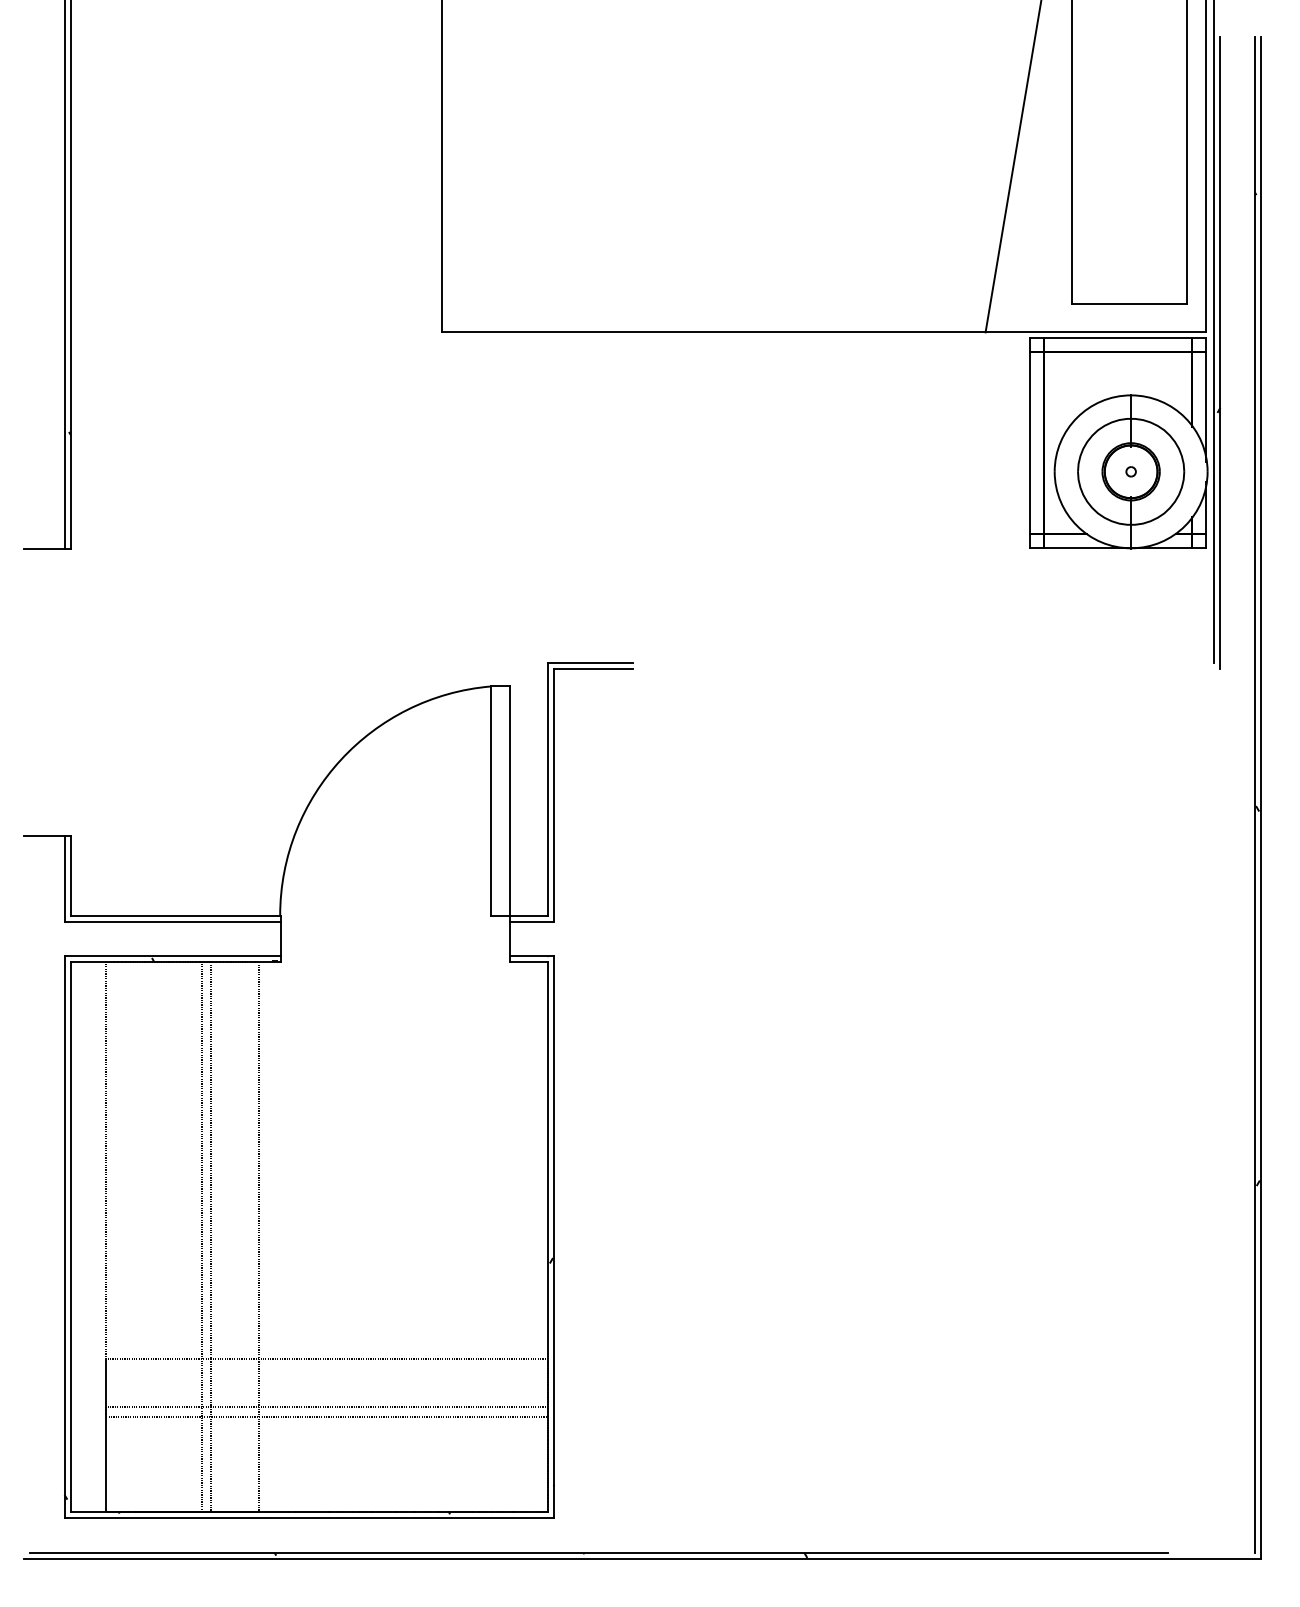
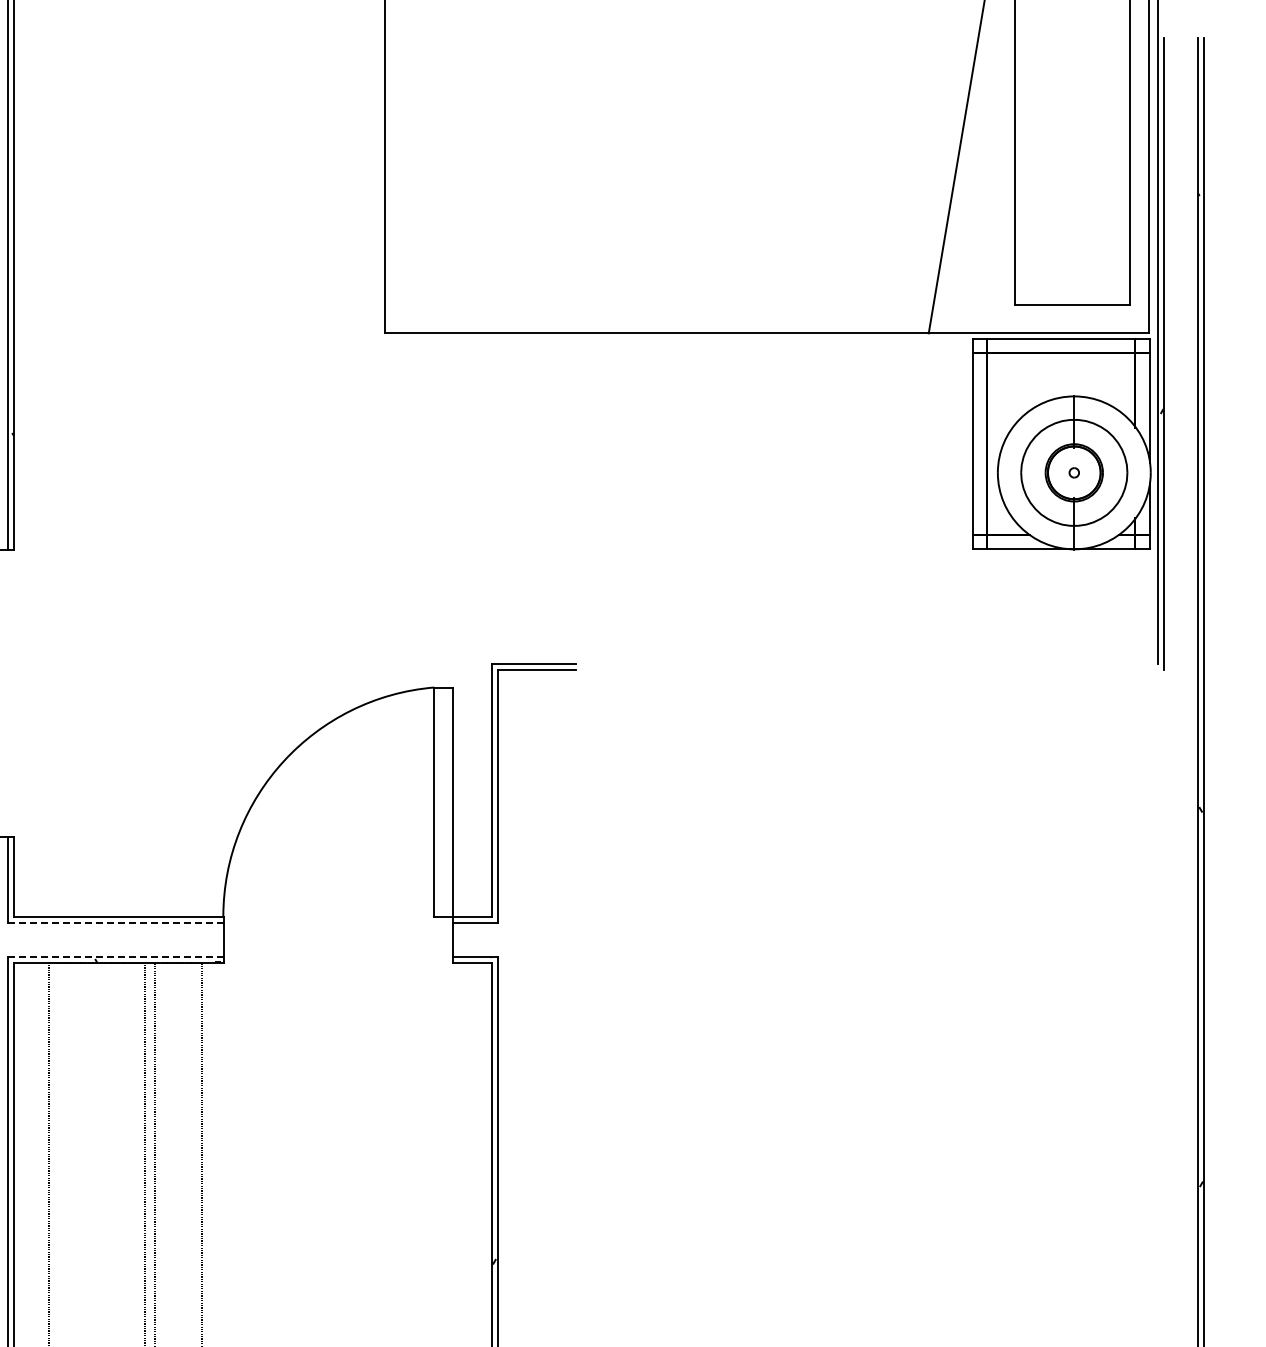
line: (173, 921) -> (116, 922), solid -> dashed
line: (173, 956) -> (116, 957), solid -> dashed

